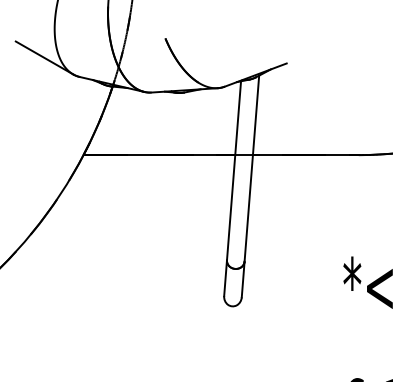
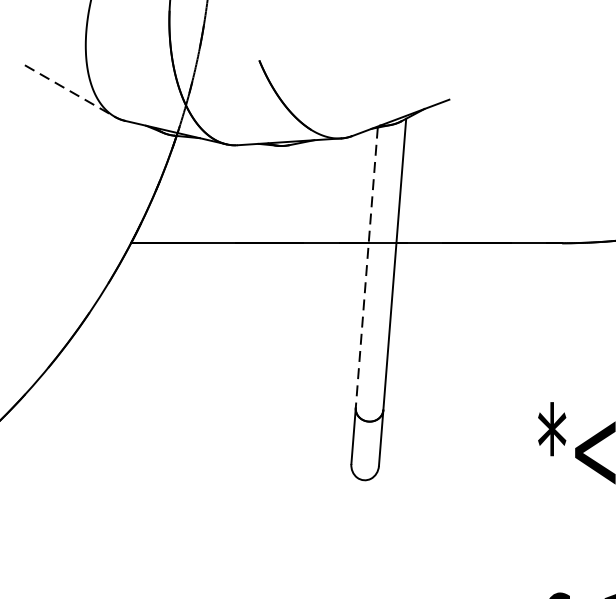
line: (44, 58) -> (69, 91), solid -> dashed
line: (234, 170) -> (367, 267), solid -> dashed

